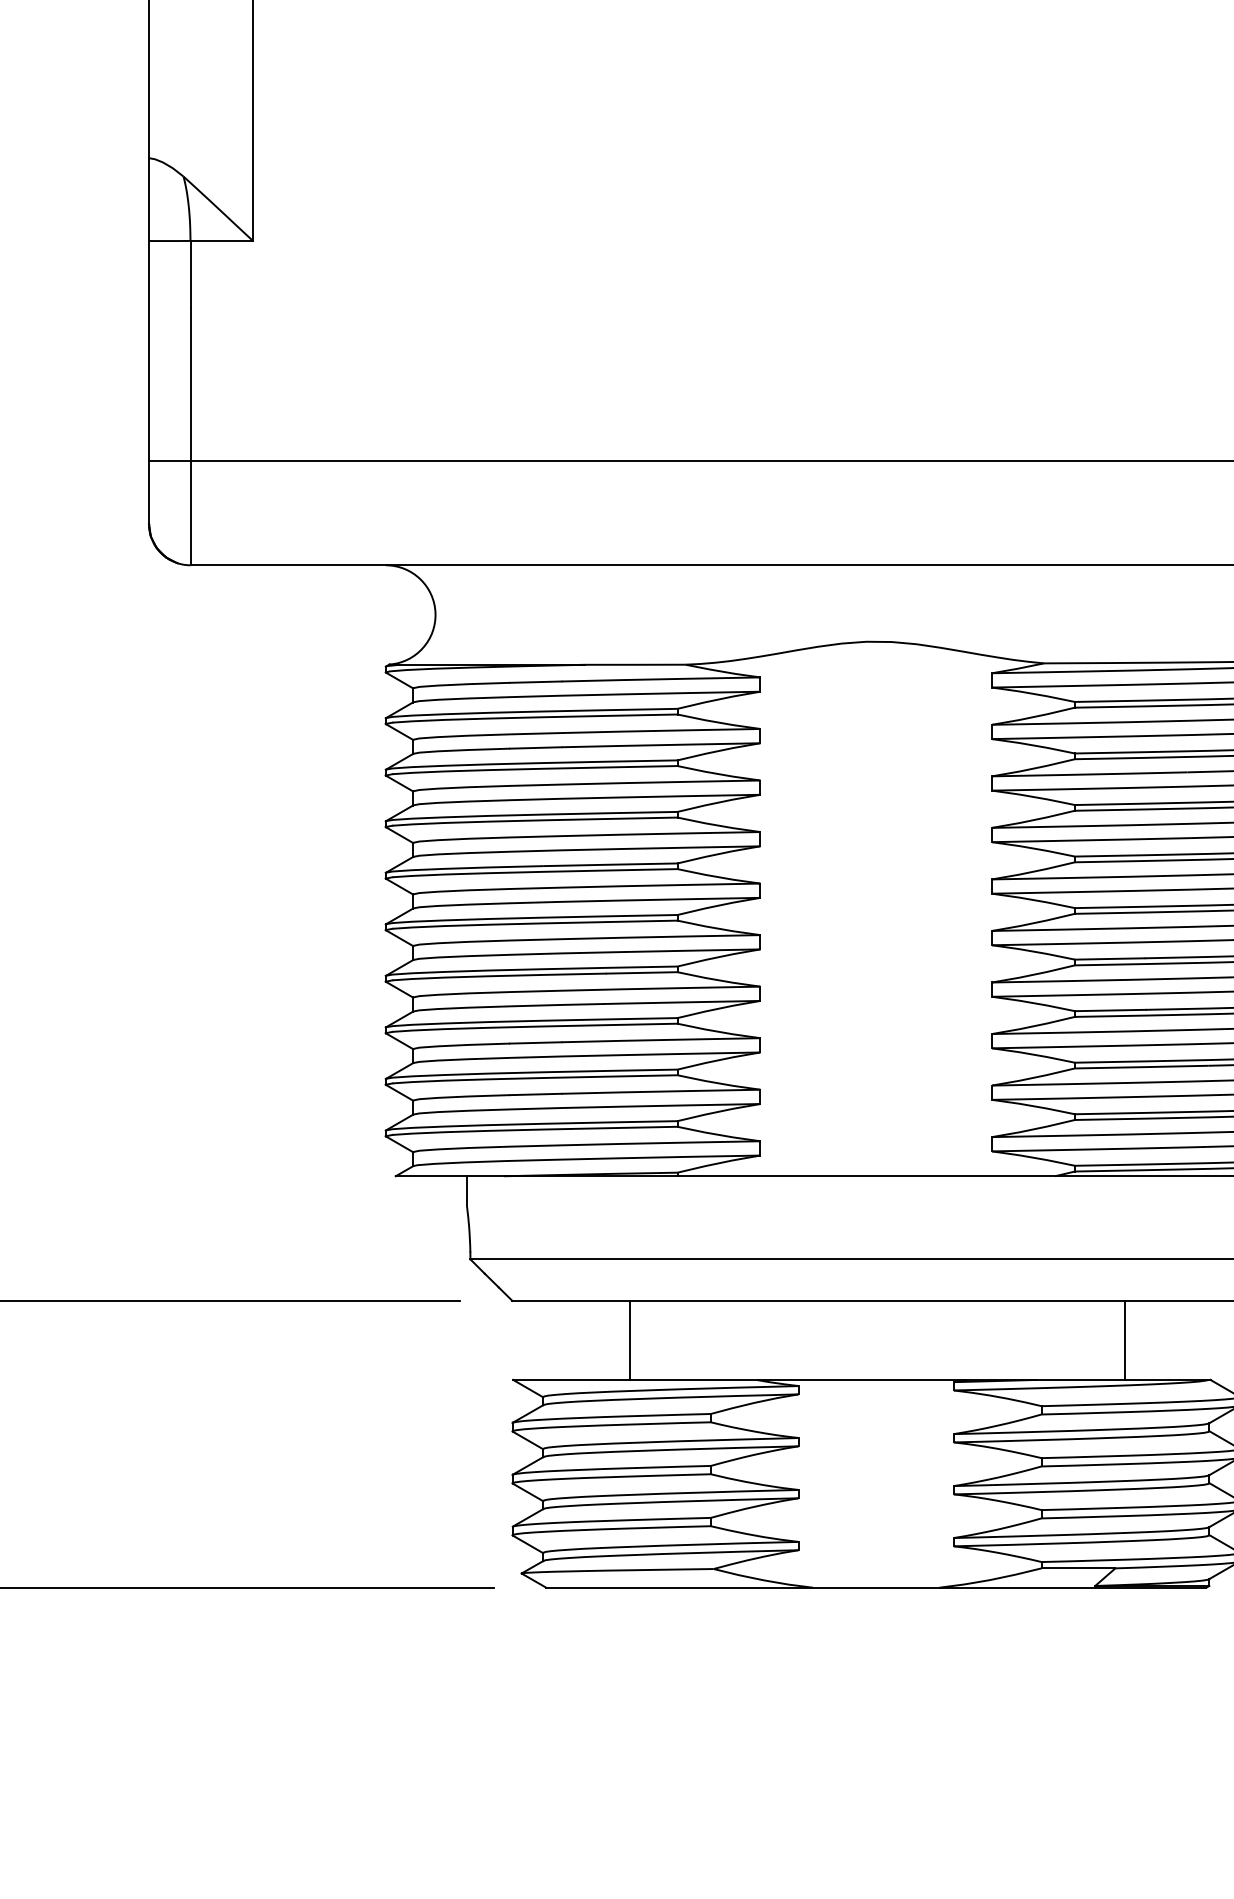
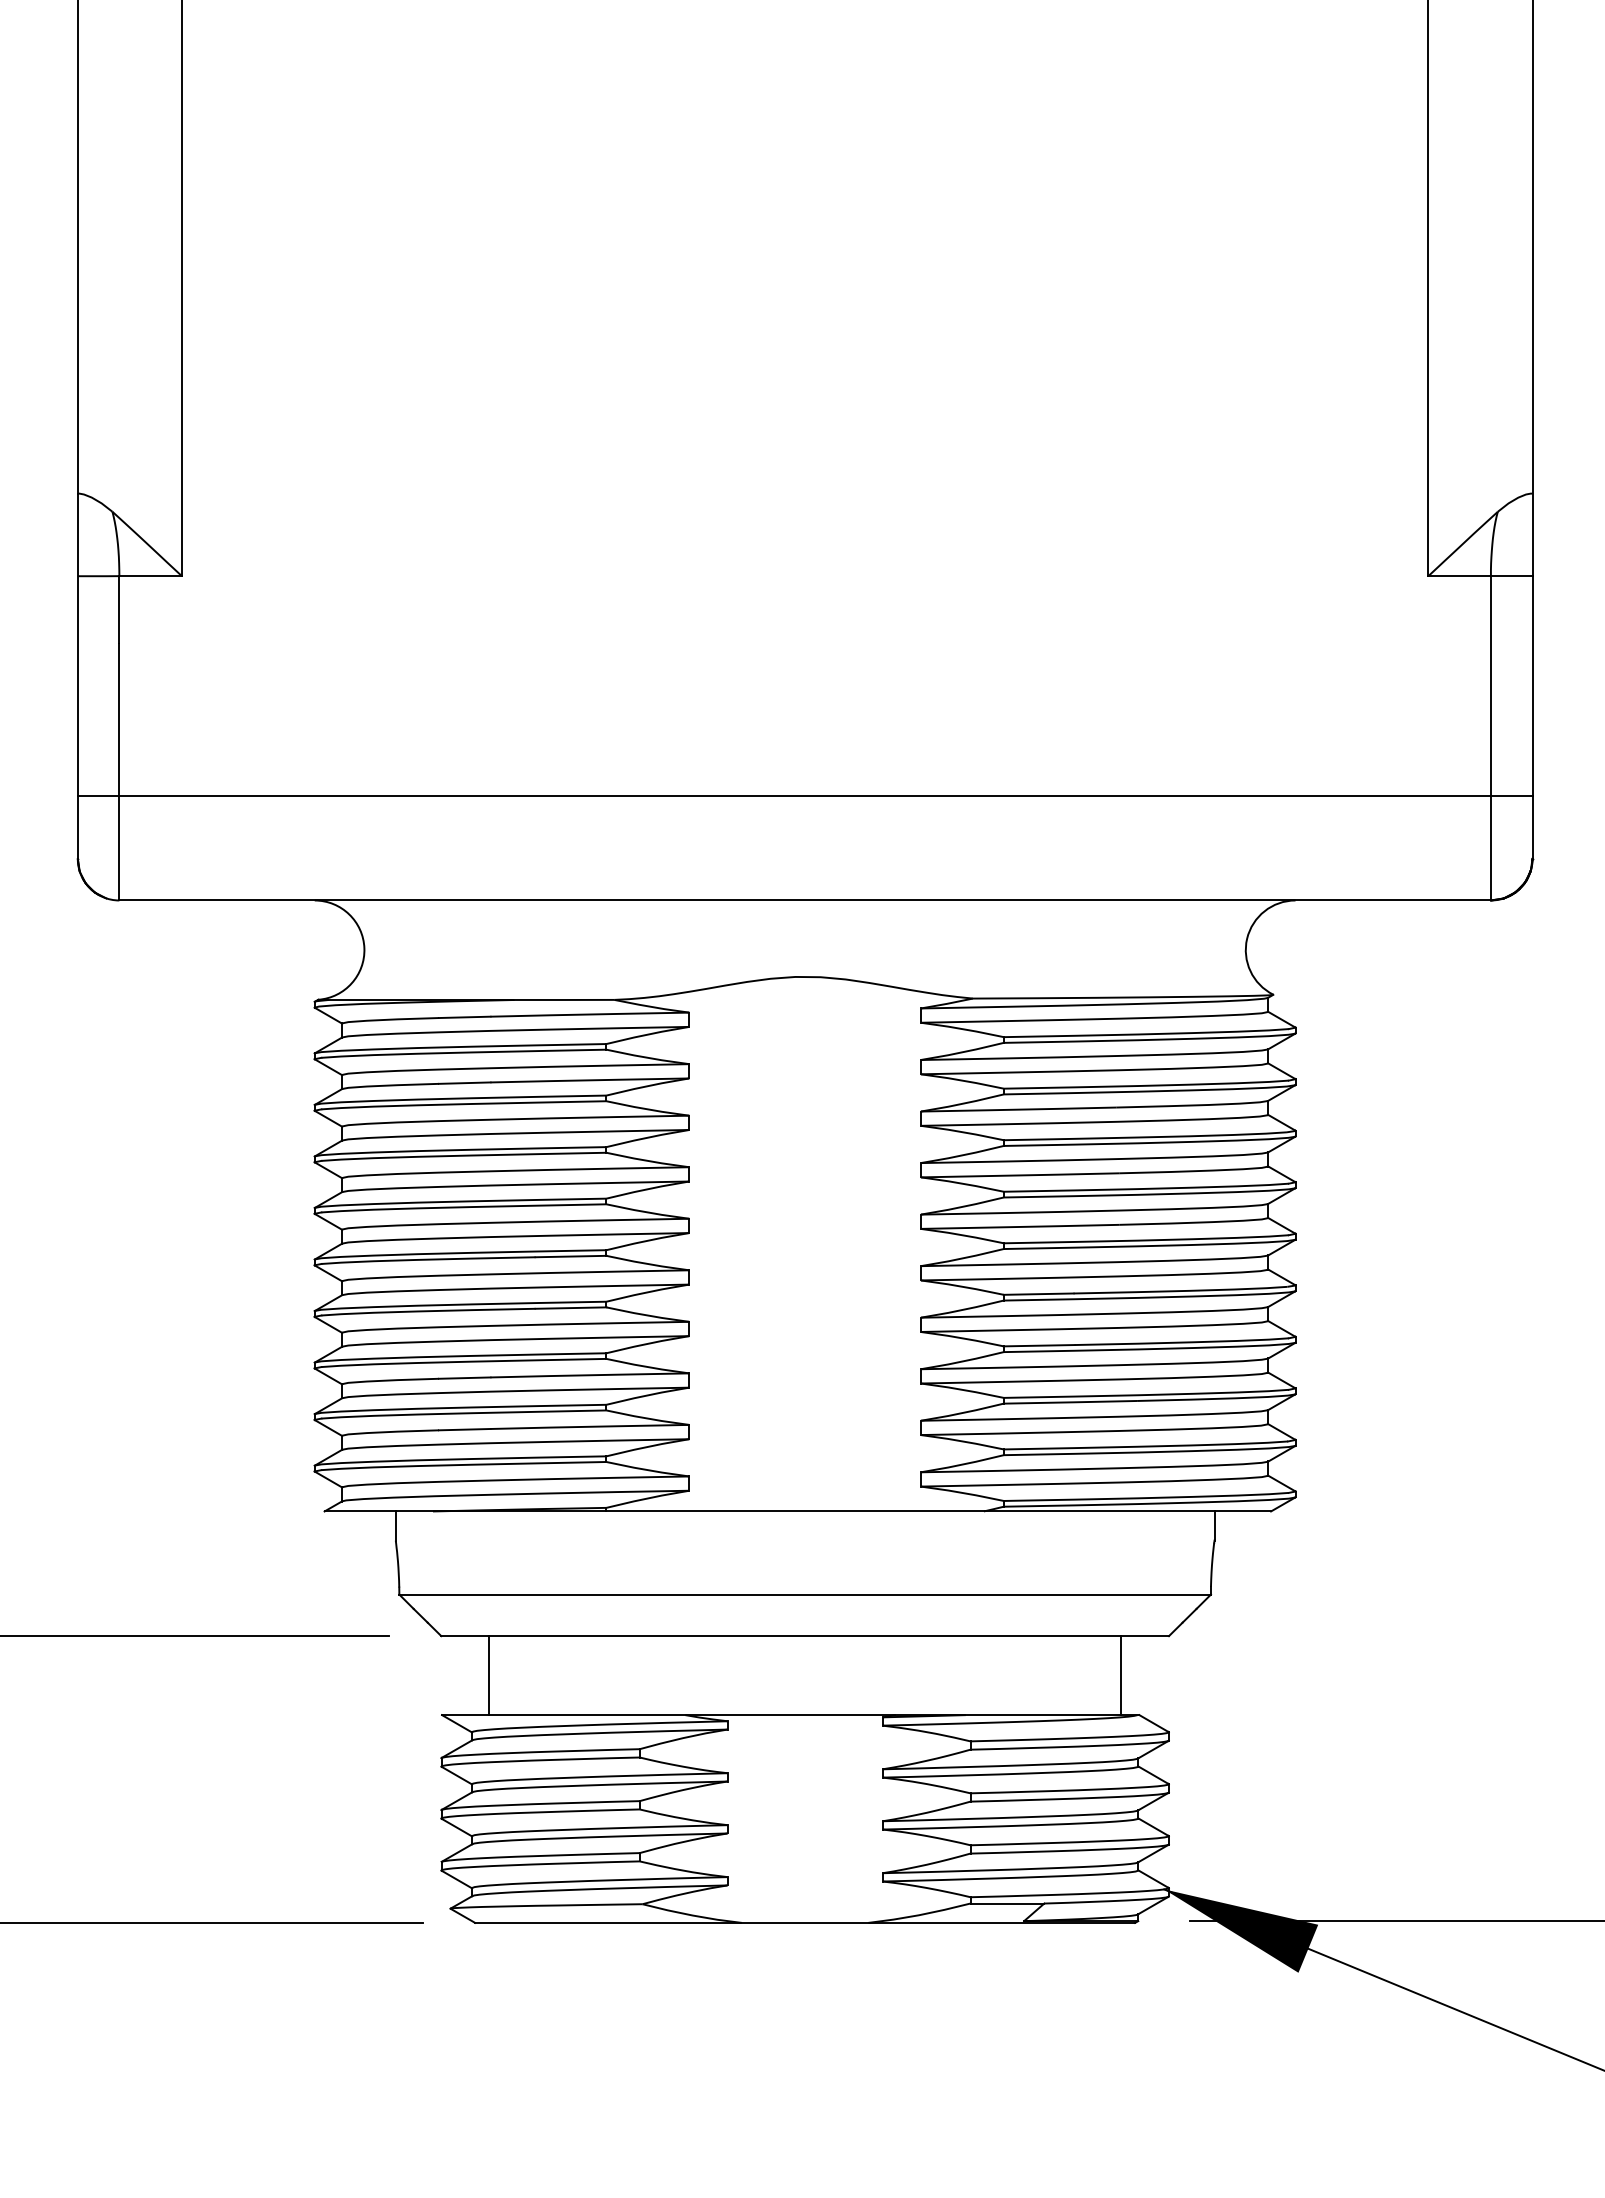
line: (630, 1340) -> (489, 1675), moved
line: (1125, 1340) -> (1121, 1675), moved

